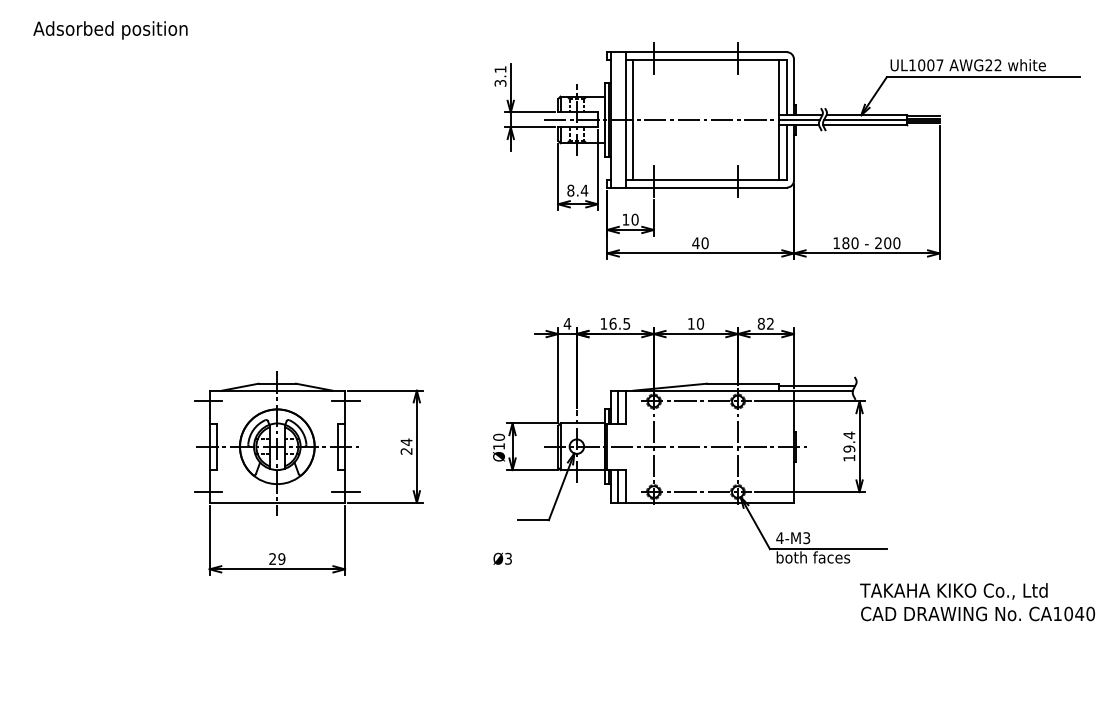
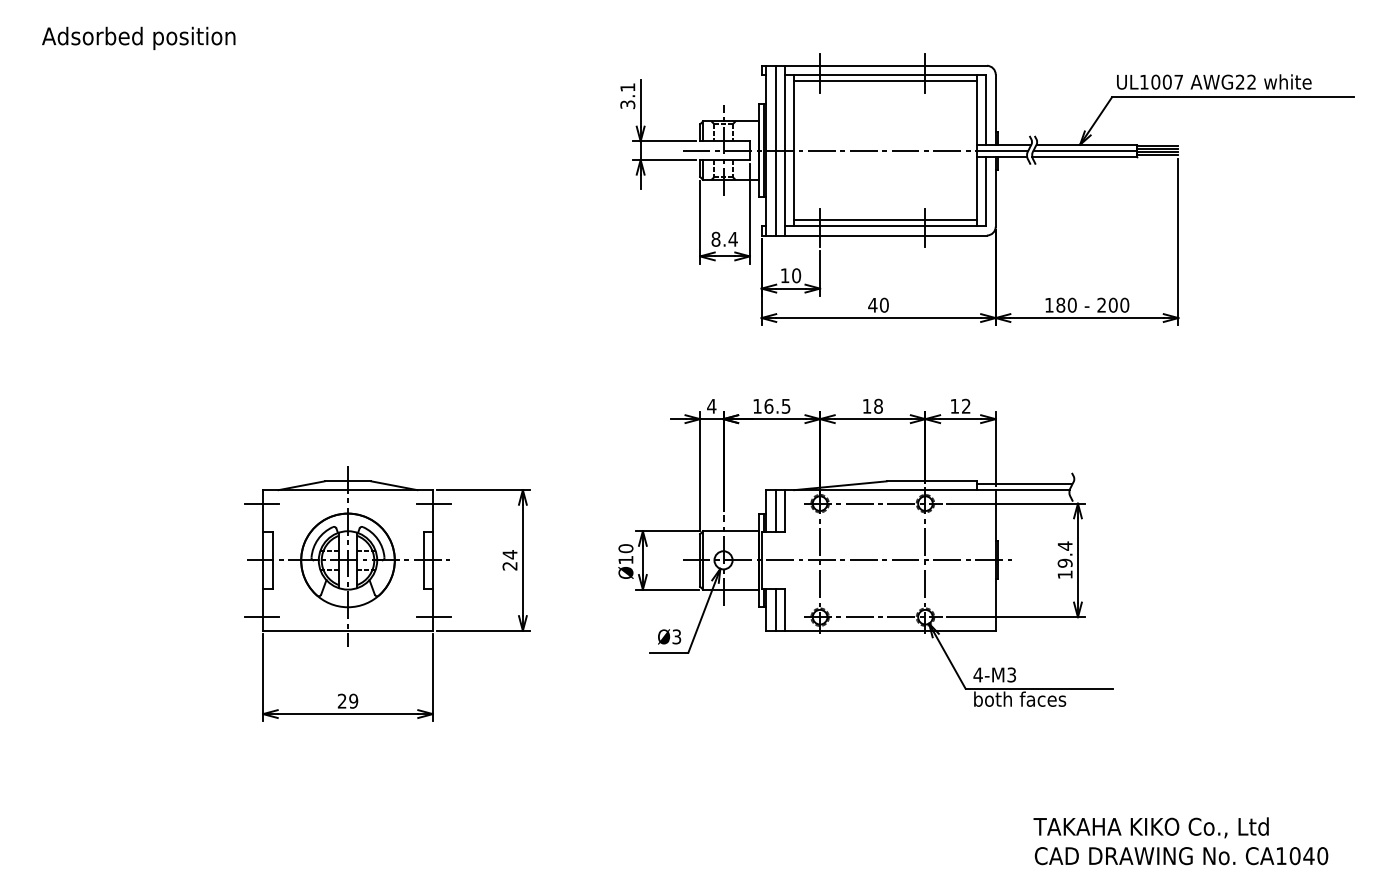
line: (706, 64) -> (885, 81), added
line: (618, 119) -> (775, 150), added
line: (706, 175) -> (885, 220), added
text: (700, 323) -> (878, 406), 10 -> 18
text: (761, 323) -> (954, 405), 82 -> 12
text: (502, 558) -> (669, 636), moved
text: (977, 602) -> (1180, 841), moved

